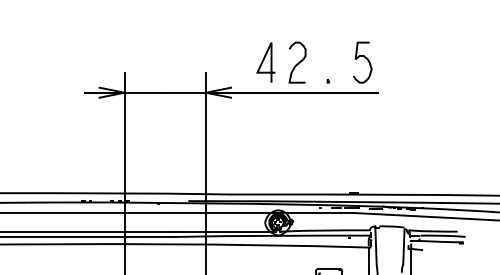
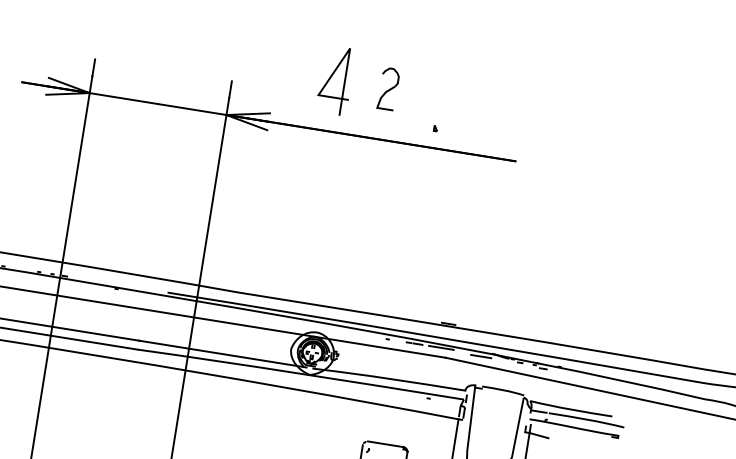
curve: (365, 58) -> (504, 100), removed
part: (297, 62) -> (388, 88), size x0.6

